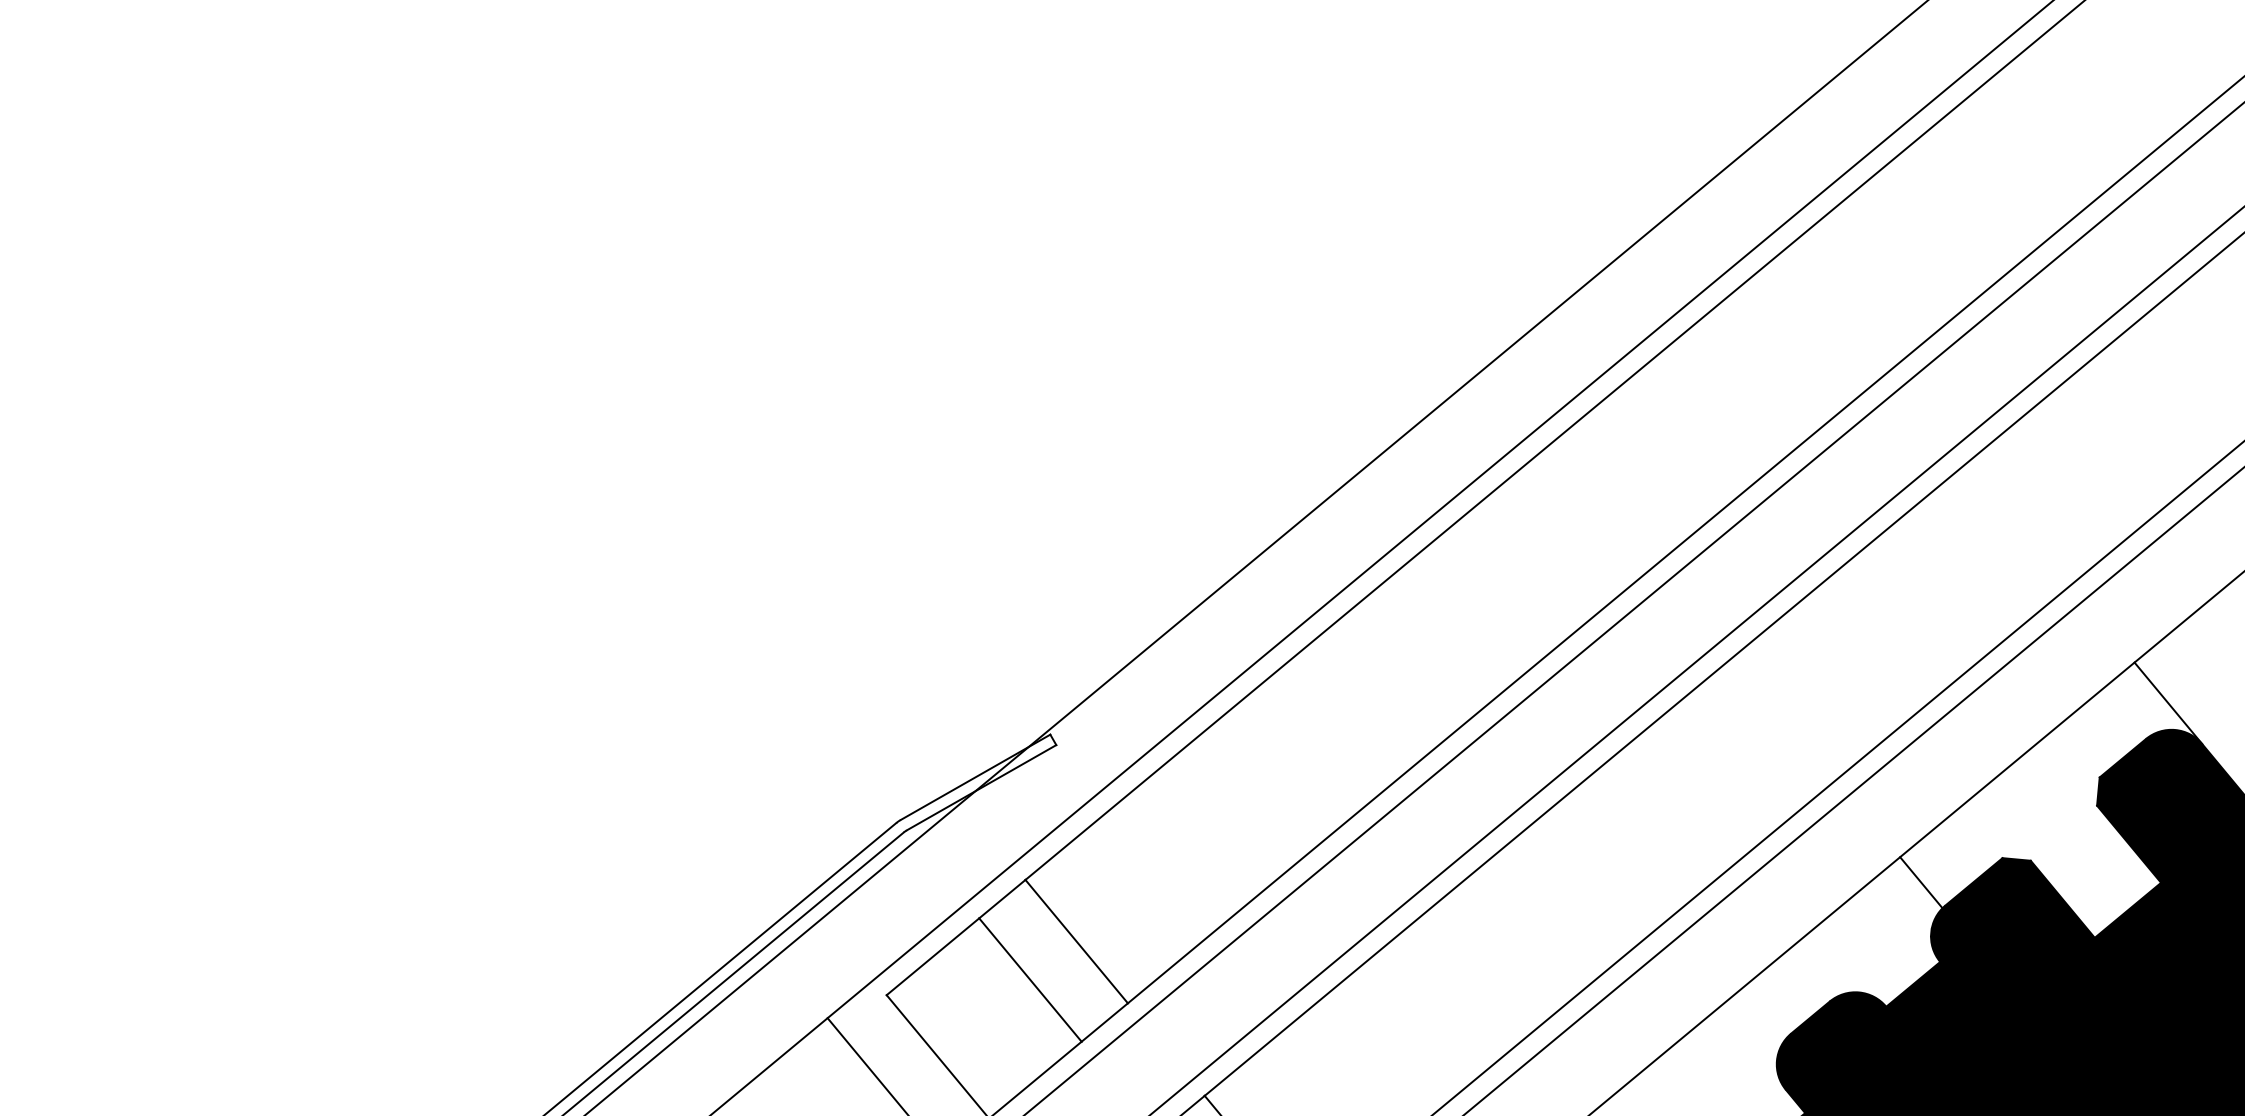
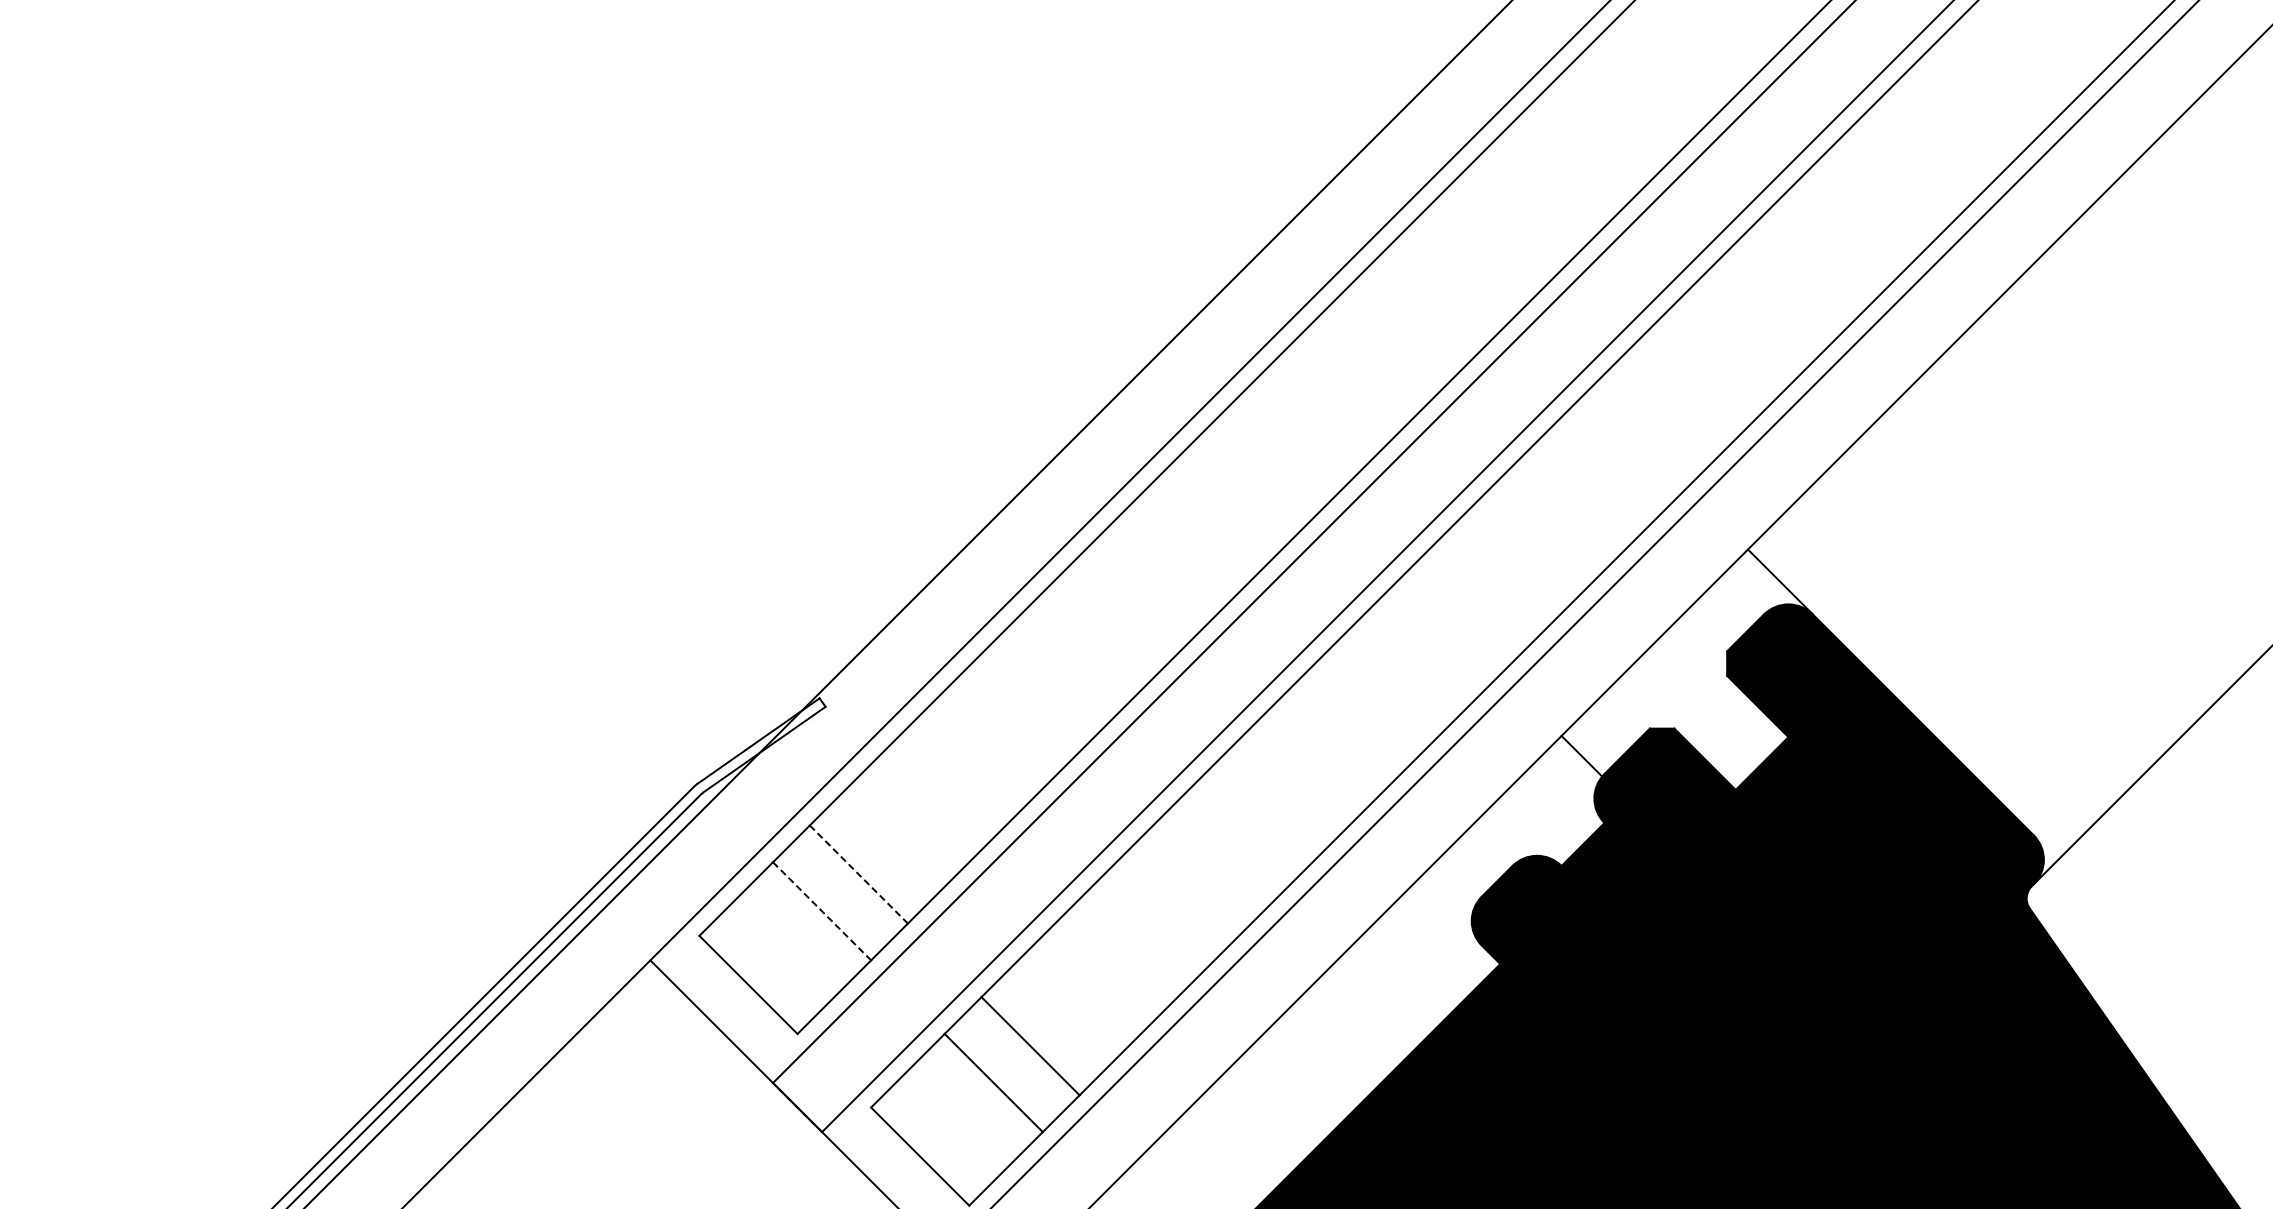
line: (1077, 941) -> (859, 874), solid -> dashed
line: (1030, 980) -> (822, 911), solid -> dashed

